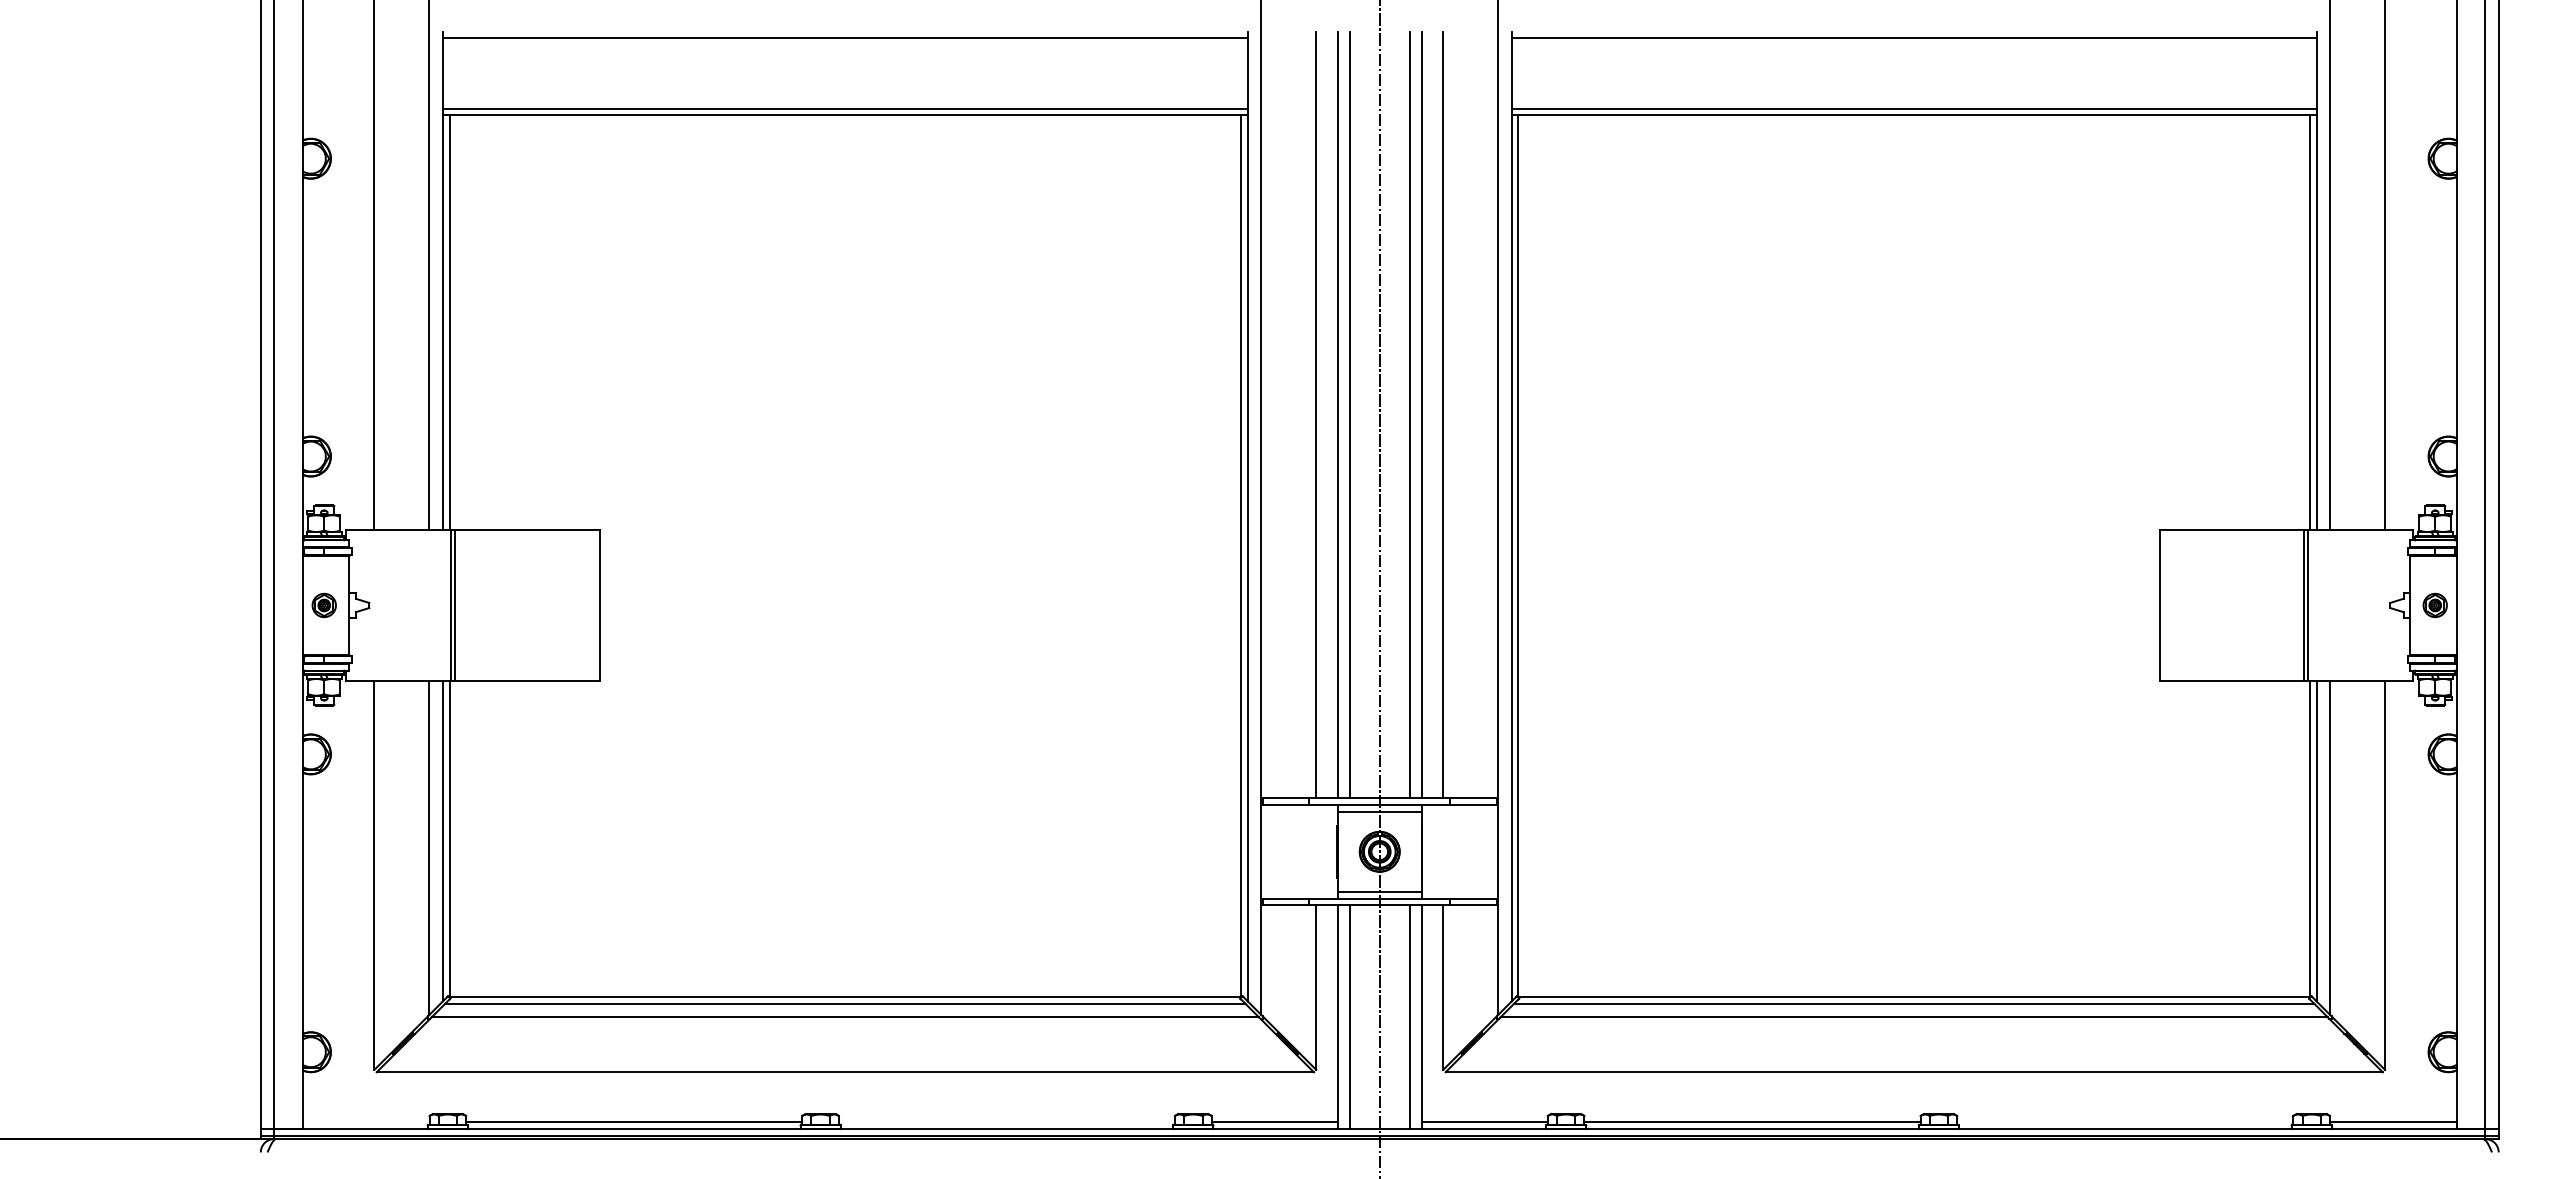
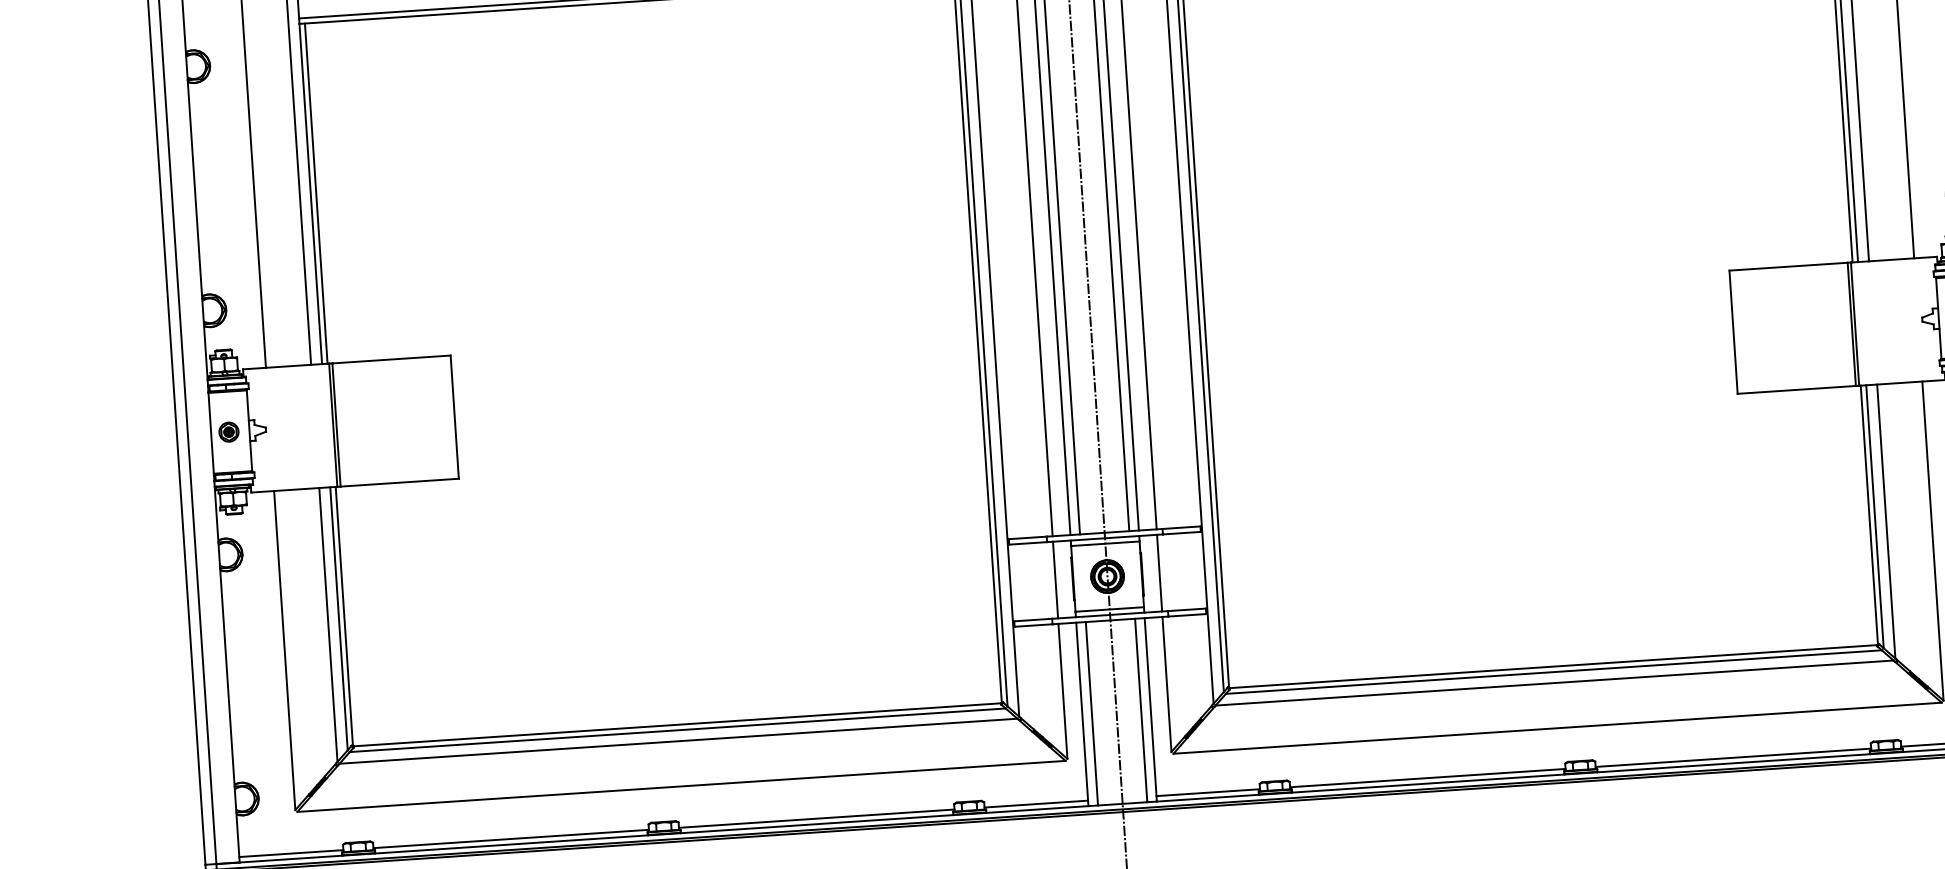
line: (1316, 851) -> (1055, 579), added
line: (1443, 851) -> (1159, 572), added
line: (365, 1122) -> (290, 853), added
line: (1006, 1122) -> (816, 818), added
line: (2125, 1122) -> (1733, 757), added

